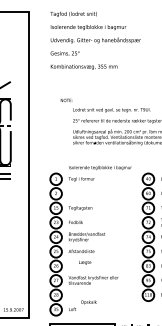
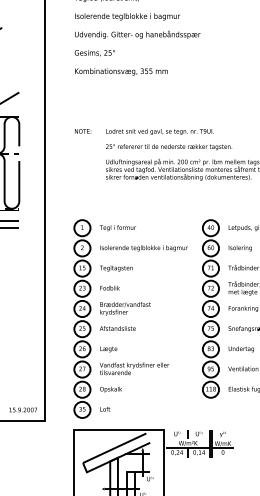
text: (66, 100) -> (83, 131), moved
text: (100, 168) -> (143, 248), moved
text: (84, 262) -> (108, 349), moved
text: (88, 302) -> (110, 389), moved

